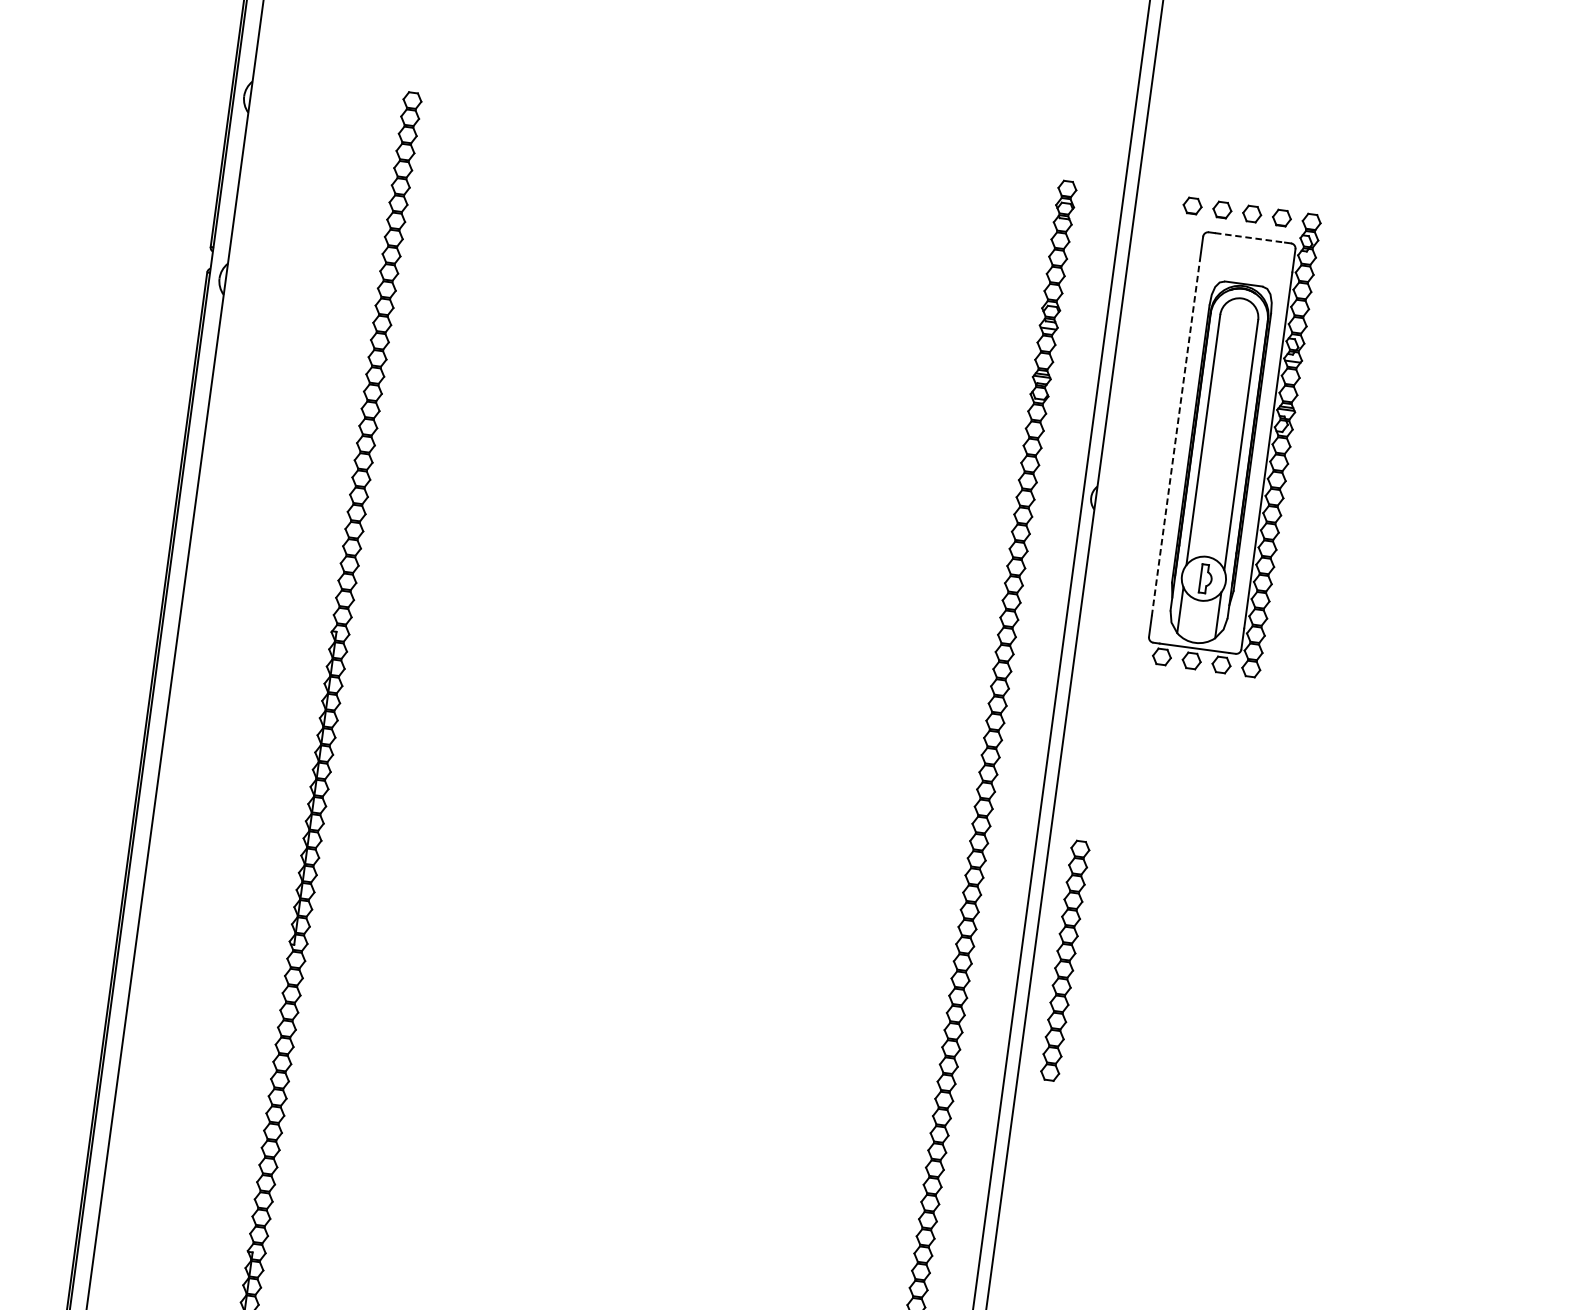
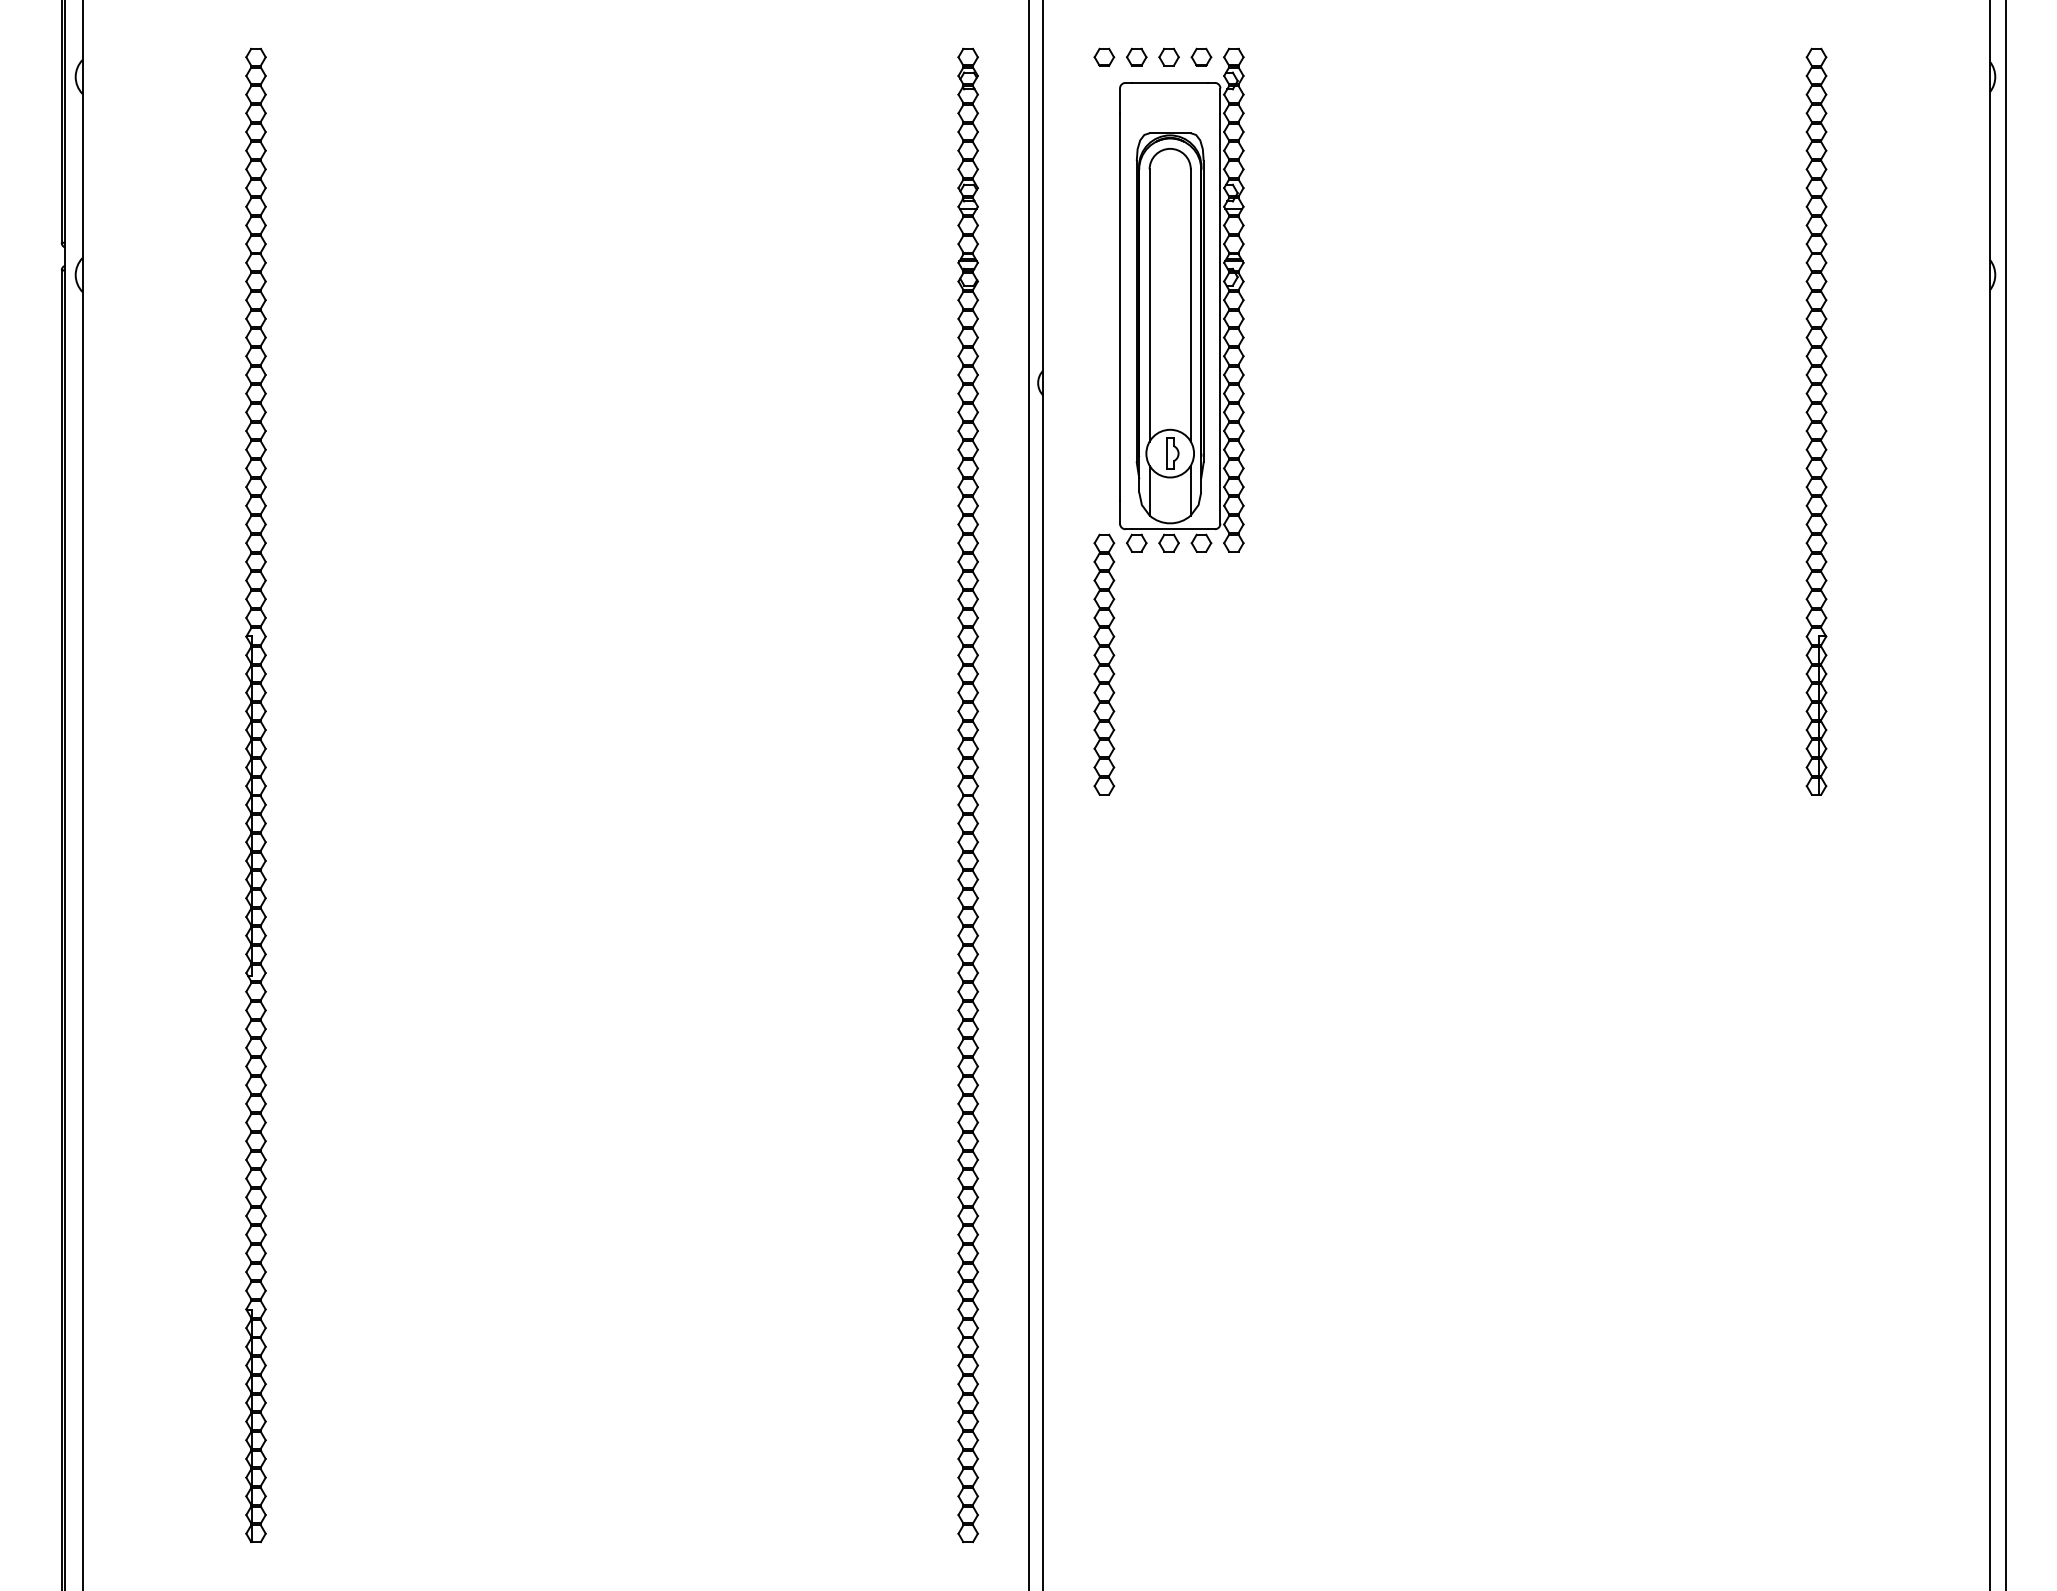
line: (1250, 237) -> (1170, 82), dashed -> solid
line: (1176, 438) -> (1120, 307), dashed -> solid
part: (1065, 960) -> (1104, 664), moved

